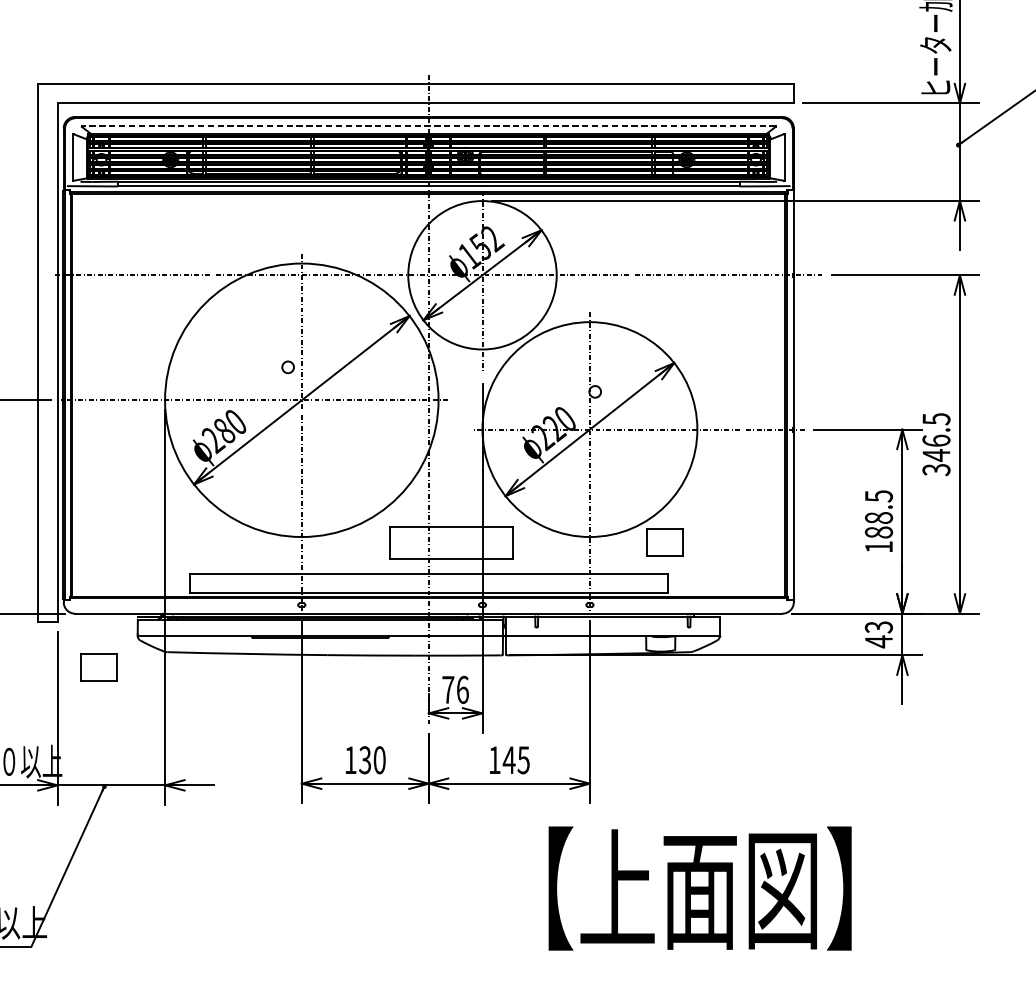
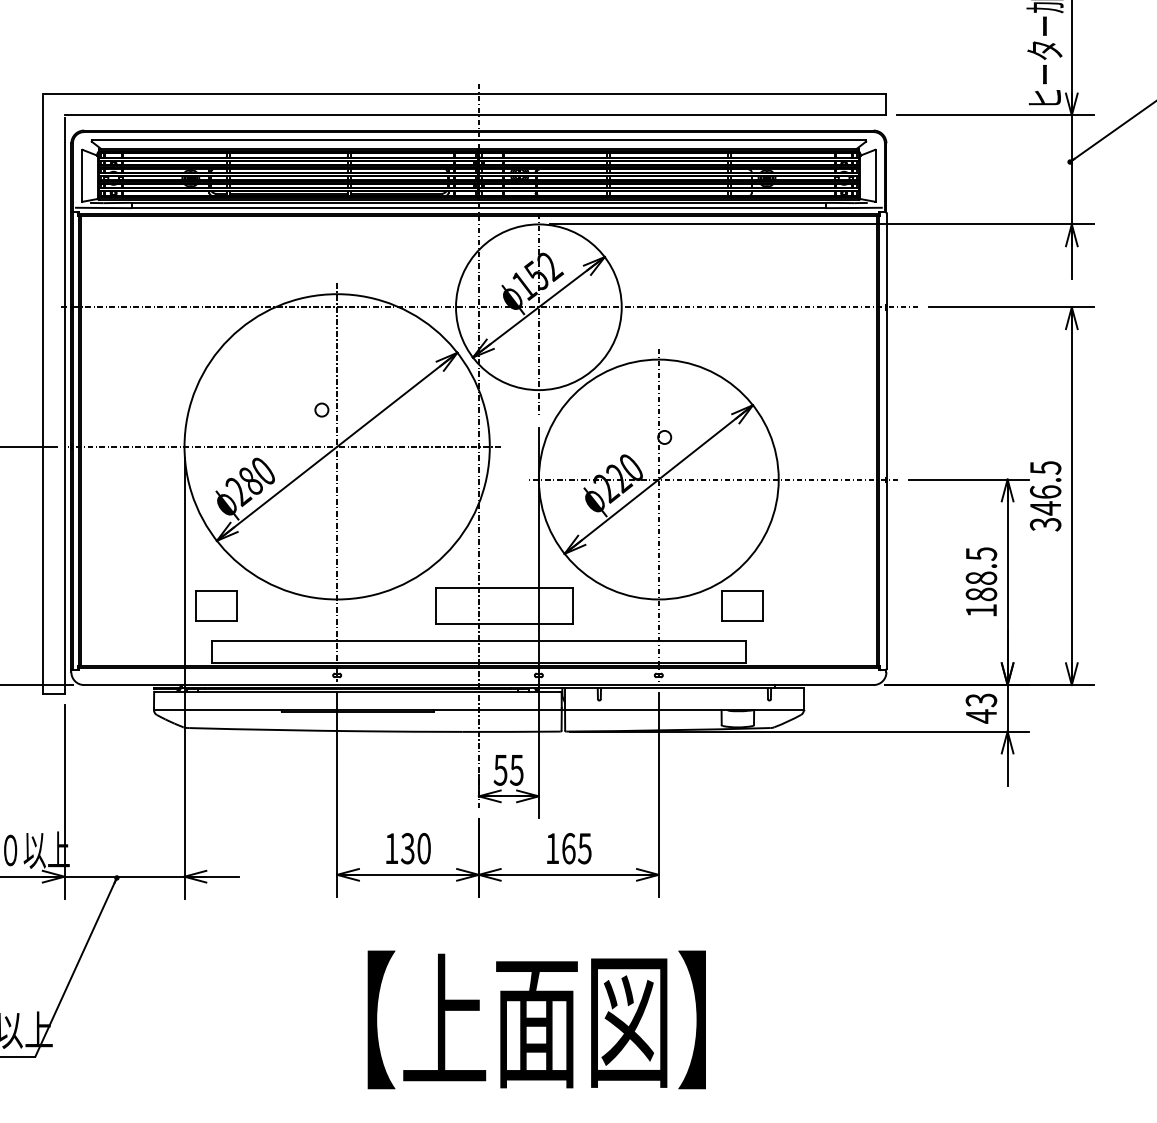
line: (428, 125) -> (478, 140), dashed -> solid
part: (98, 666) -> (216, 605), moved
text: (455, 689) -> (508, 769), 76 -> 55
text: (509, 760) -> (568, 848), 145 -> 165
text: (699, 888) -> (536, 1019), moved

